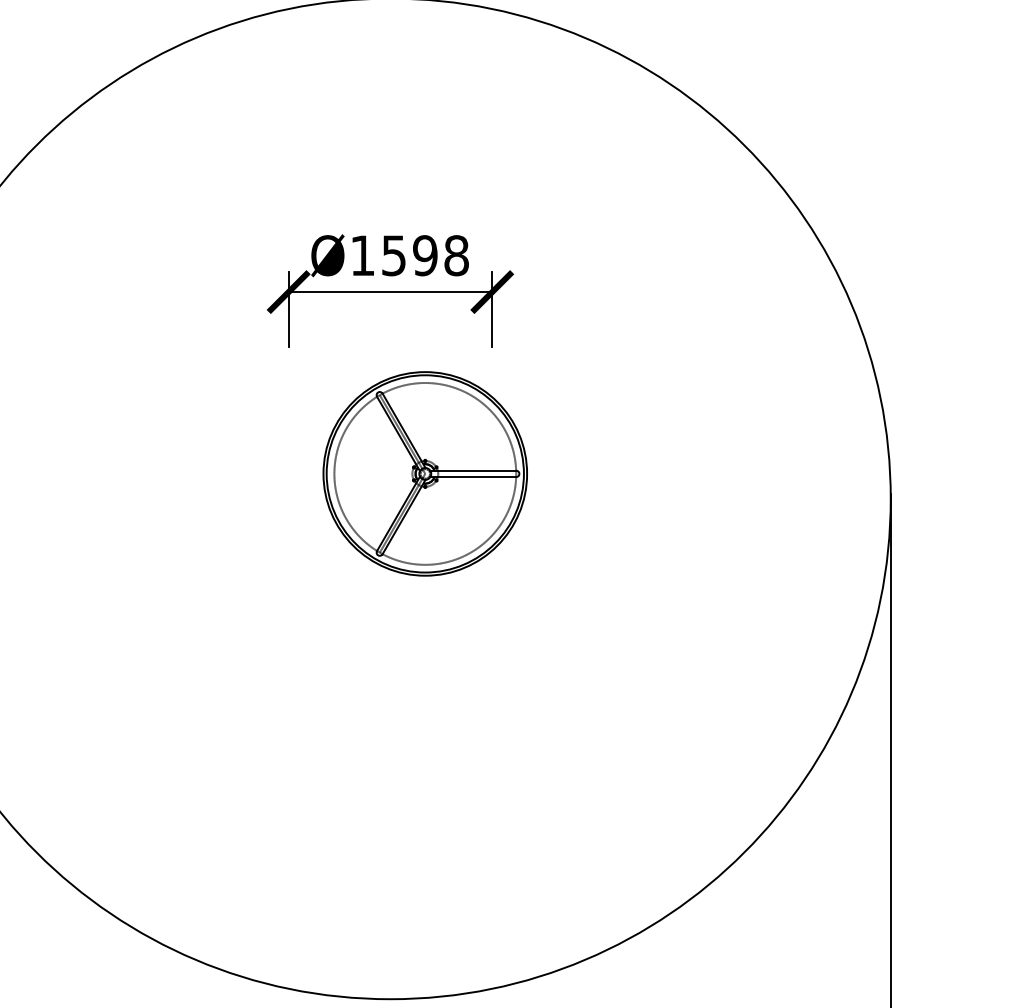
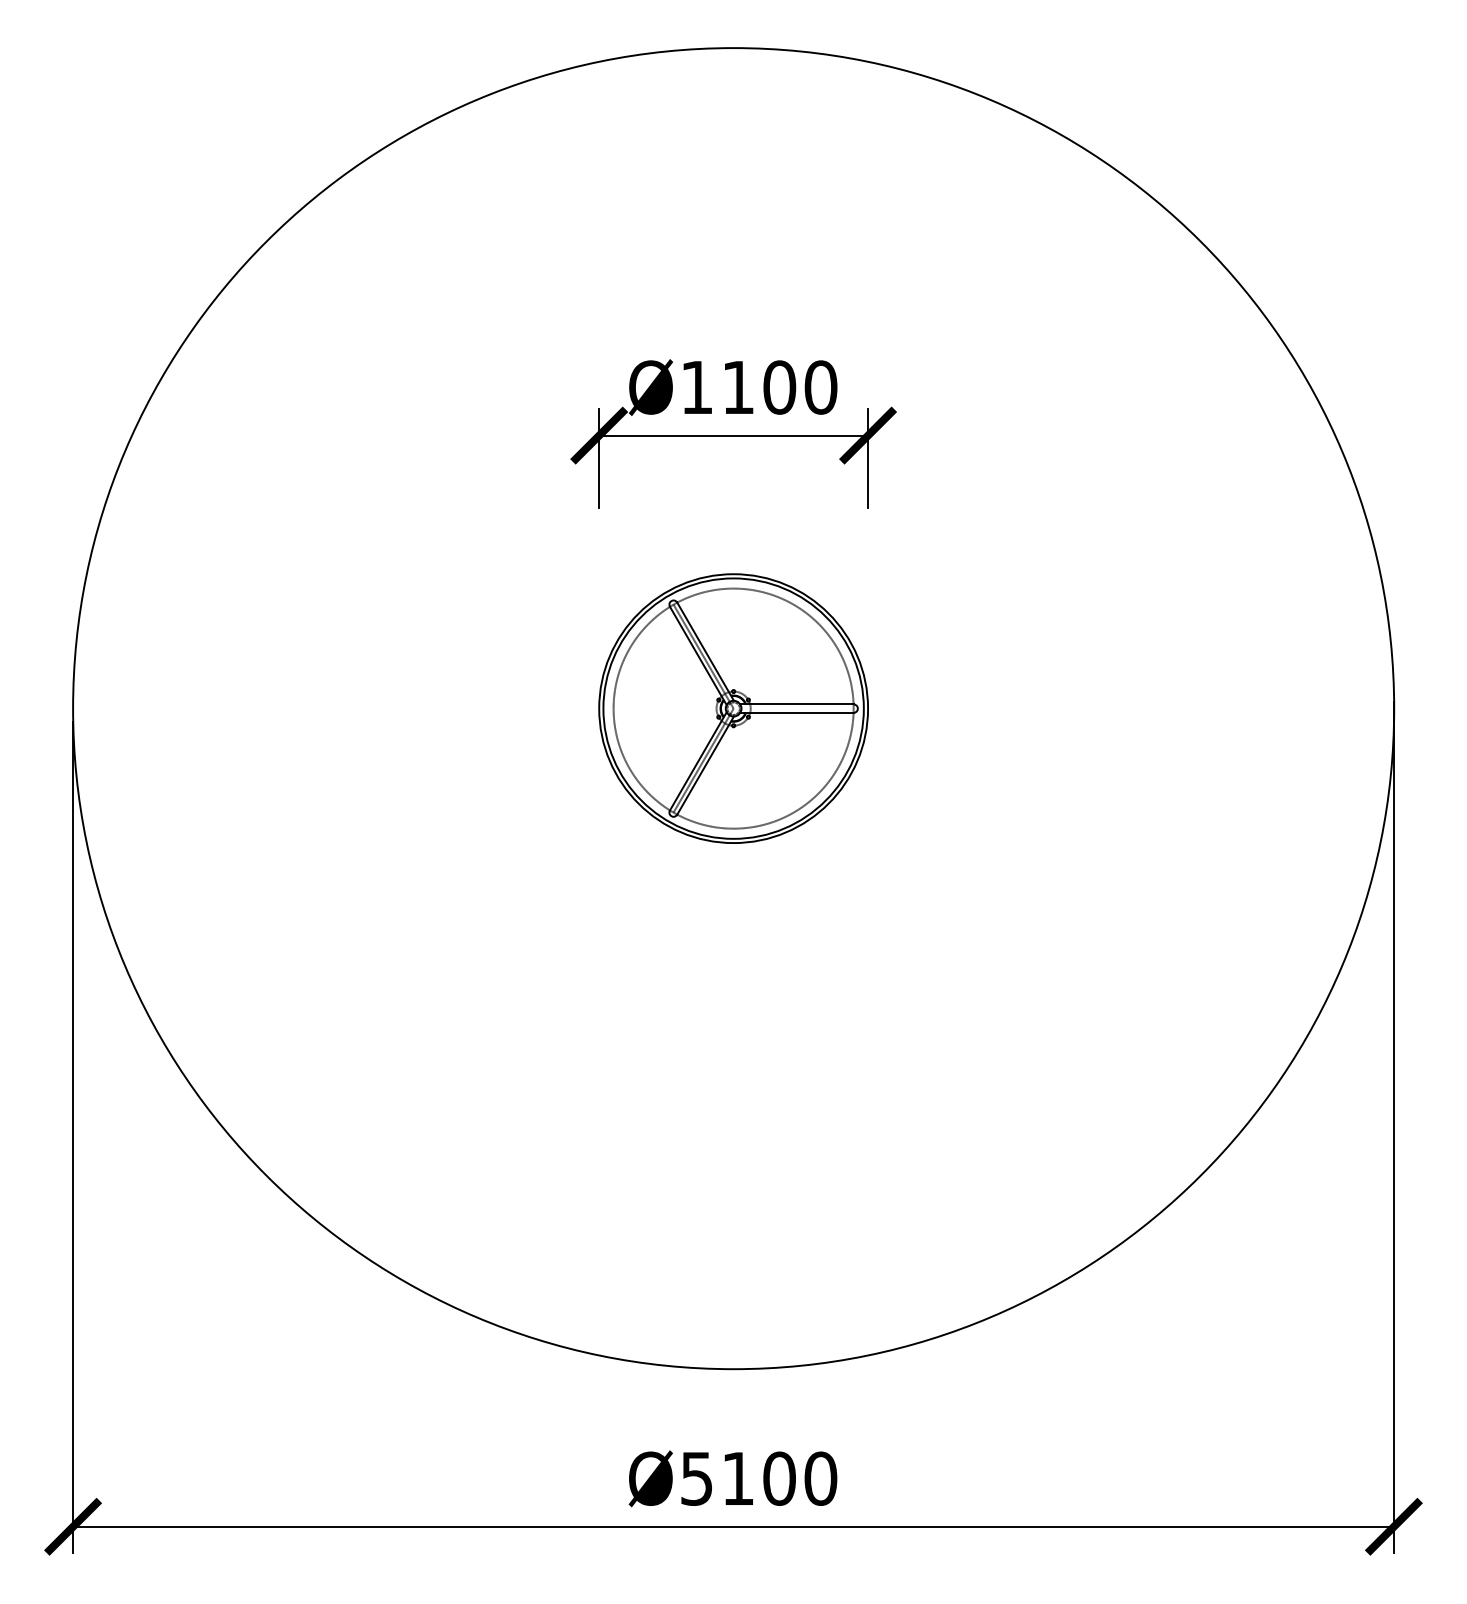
text: (425, 255) -> (779, 387), Ø1598 -> Ø1100
part: (425, 473) -> (733, 708), moved

